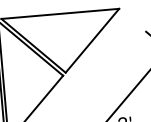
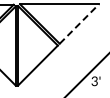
line: (92, 41) -> (79, 24), solid -> dashed

